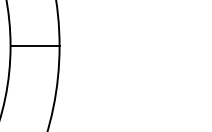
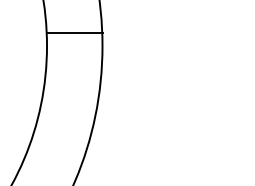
line: (34, 45) -> (74, 32), moved

